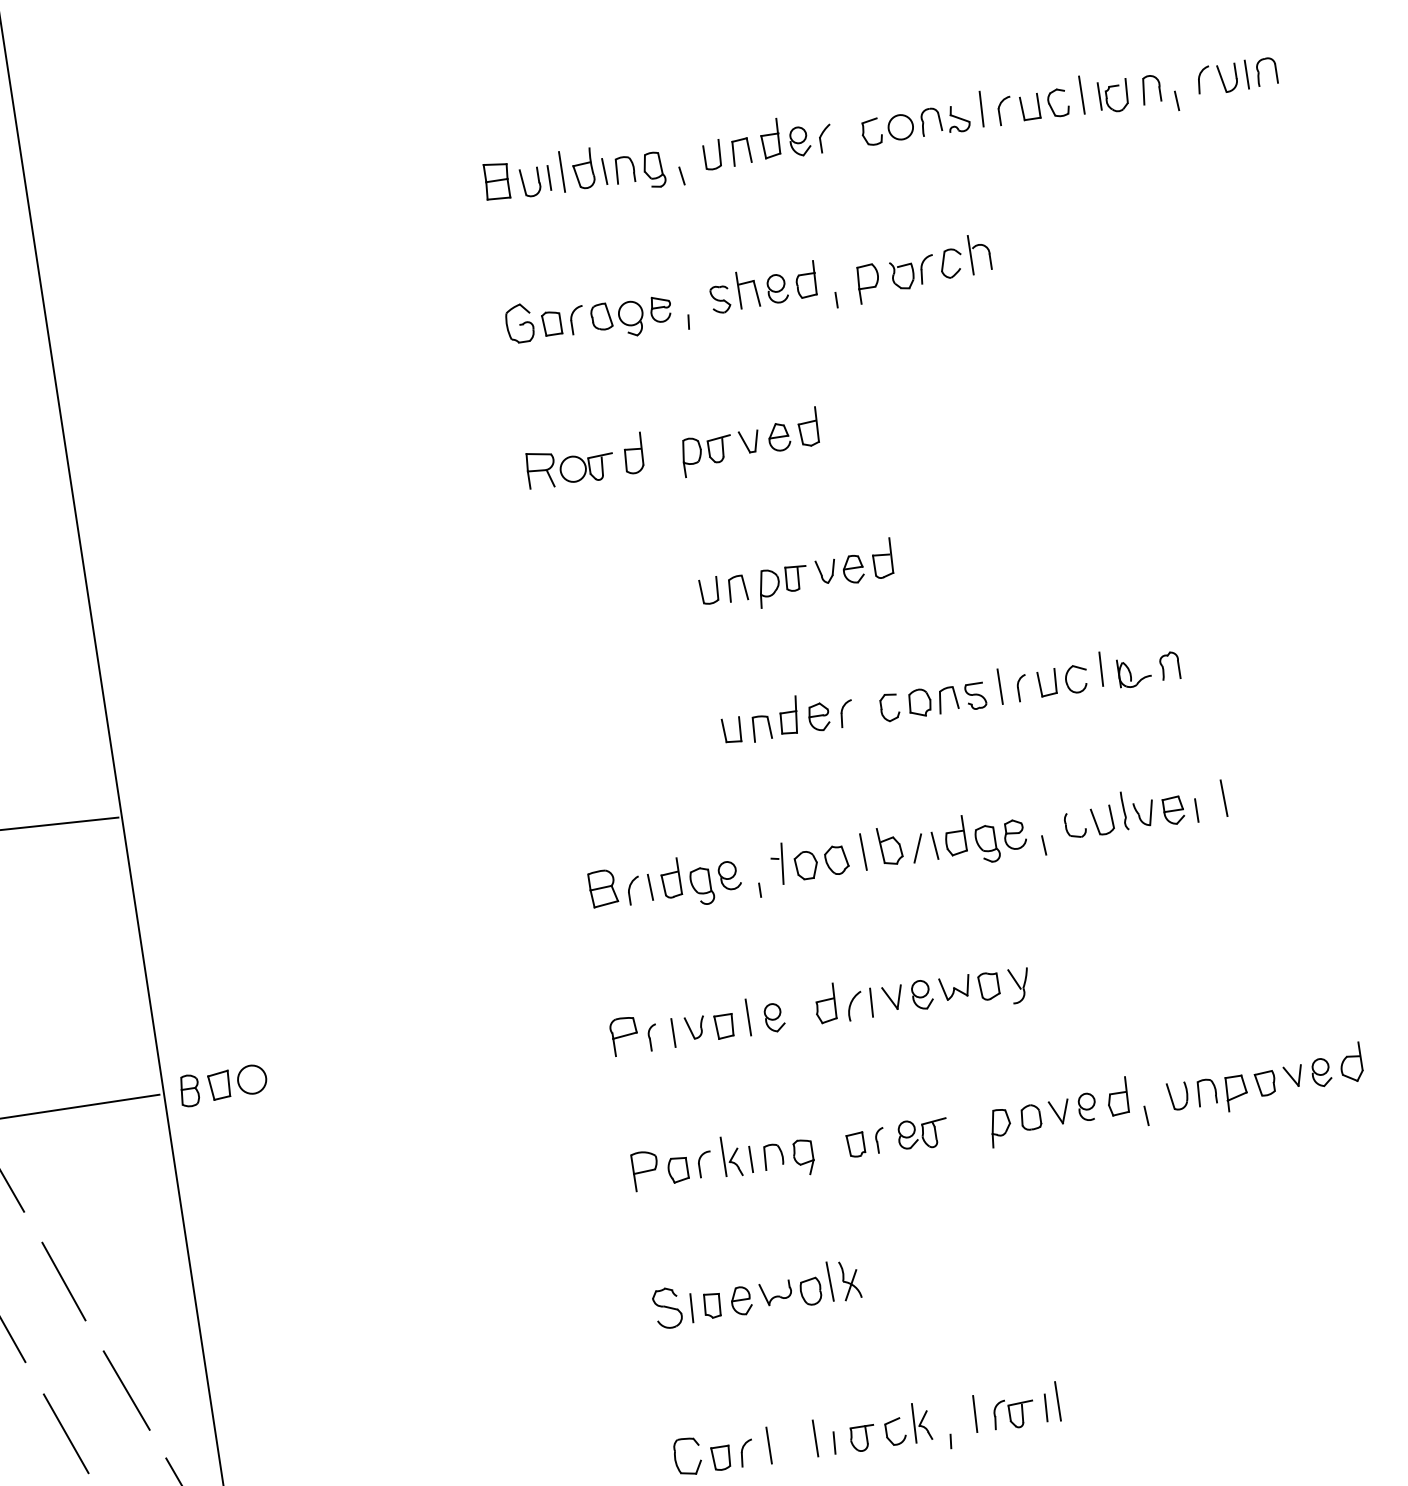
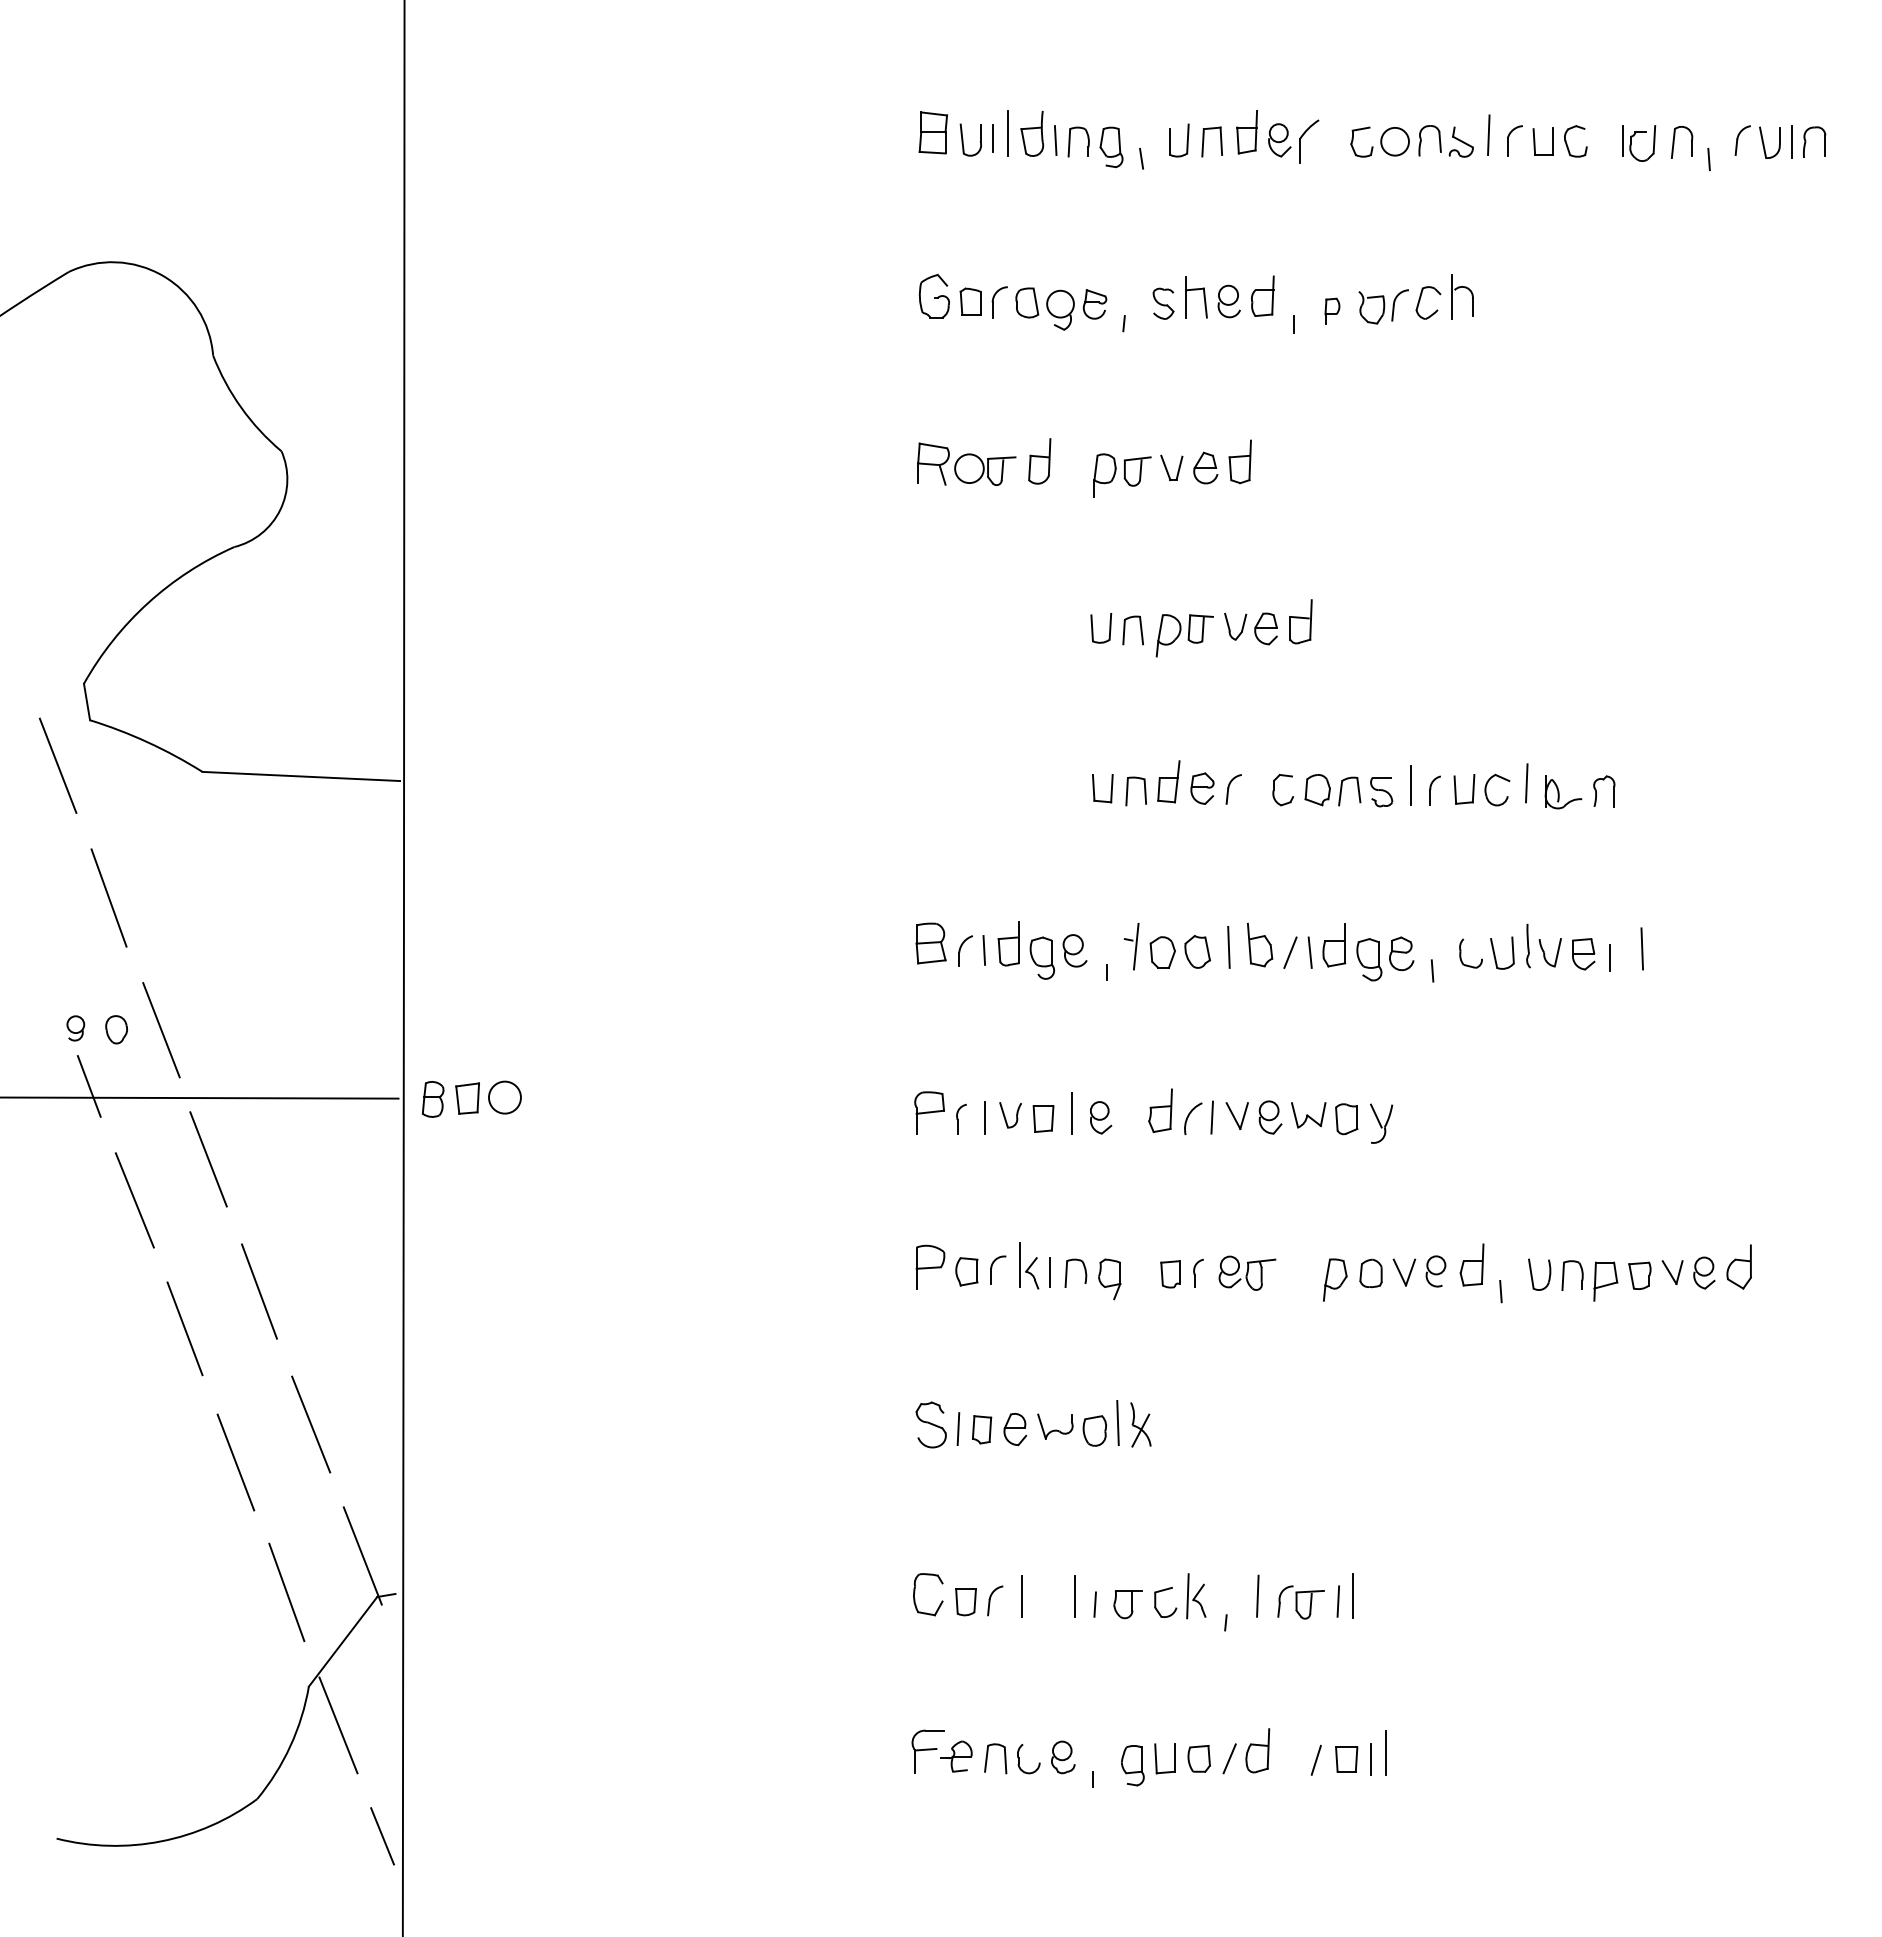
line: (1081, 94) -> (1603, 136), removed
part: (826, 137) -> (1309, 140), size x1.4
part: (868, 283) -> (1332, 311), size x0.6

